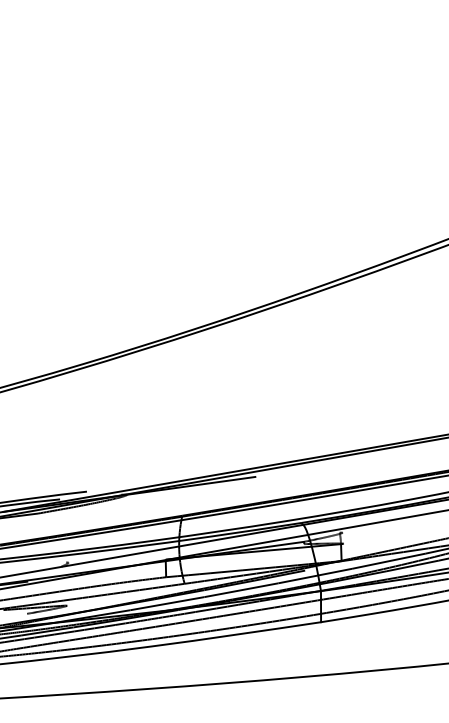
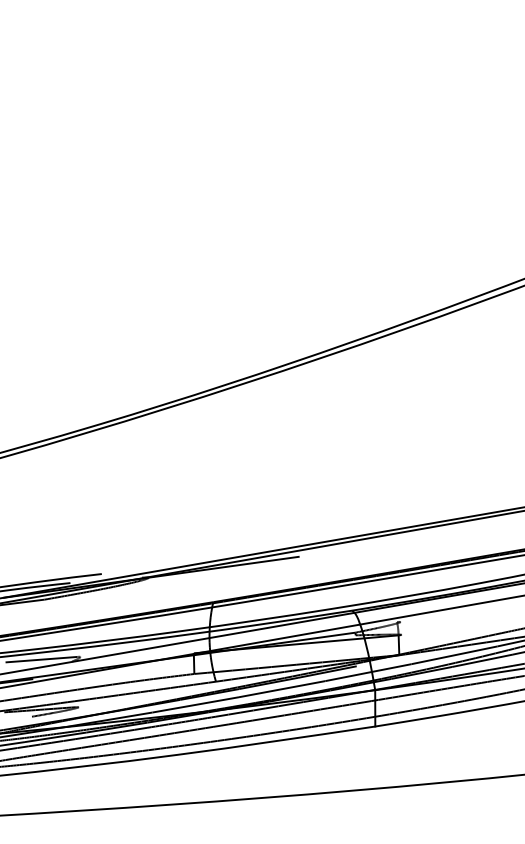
line: (35, 564) -> (41, 659), added

